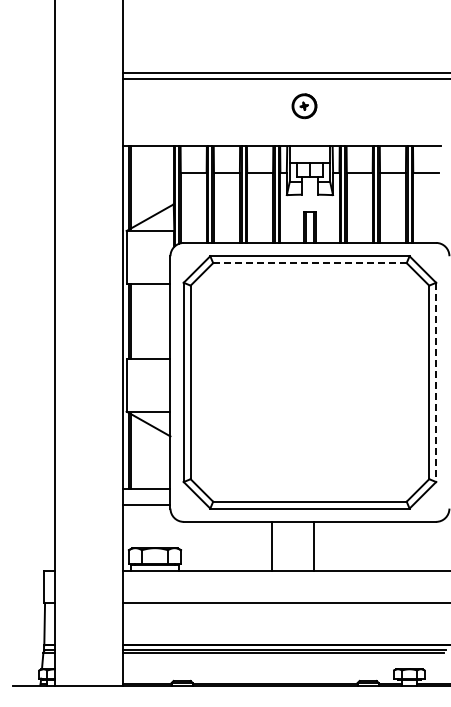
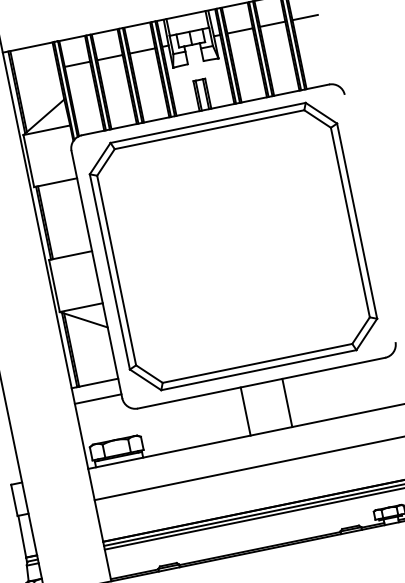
line: (309, 263) -> (209, 130), dashed -> solid
line: (436, 382) -> (357, 221), dashed -> solid
line: (271, 546) -> (245, 411), moved
line: (314, 546) -> (287, 402), moved

